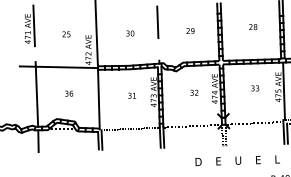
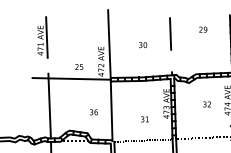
text: (190, 30) -> (203, 29), moved
text: (66, 34) -> (79, 67), moved
text: (69, 93) -> (94, 112), moved
text: (132, 95) -> (145, 119), moved

